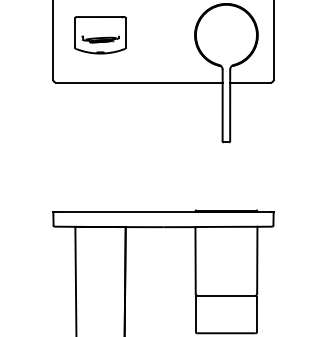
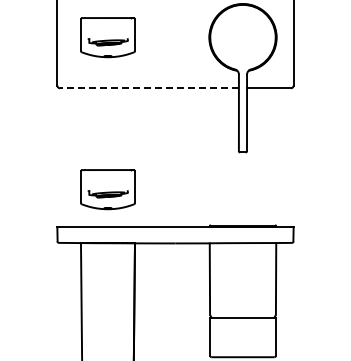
line: (138, 82) -> (148, 88), solid -> dashed
part: (100, 176) -> (107, 189), added

